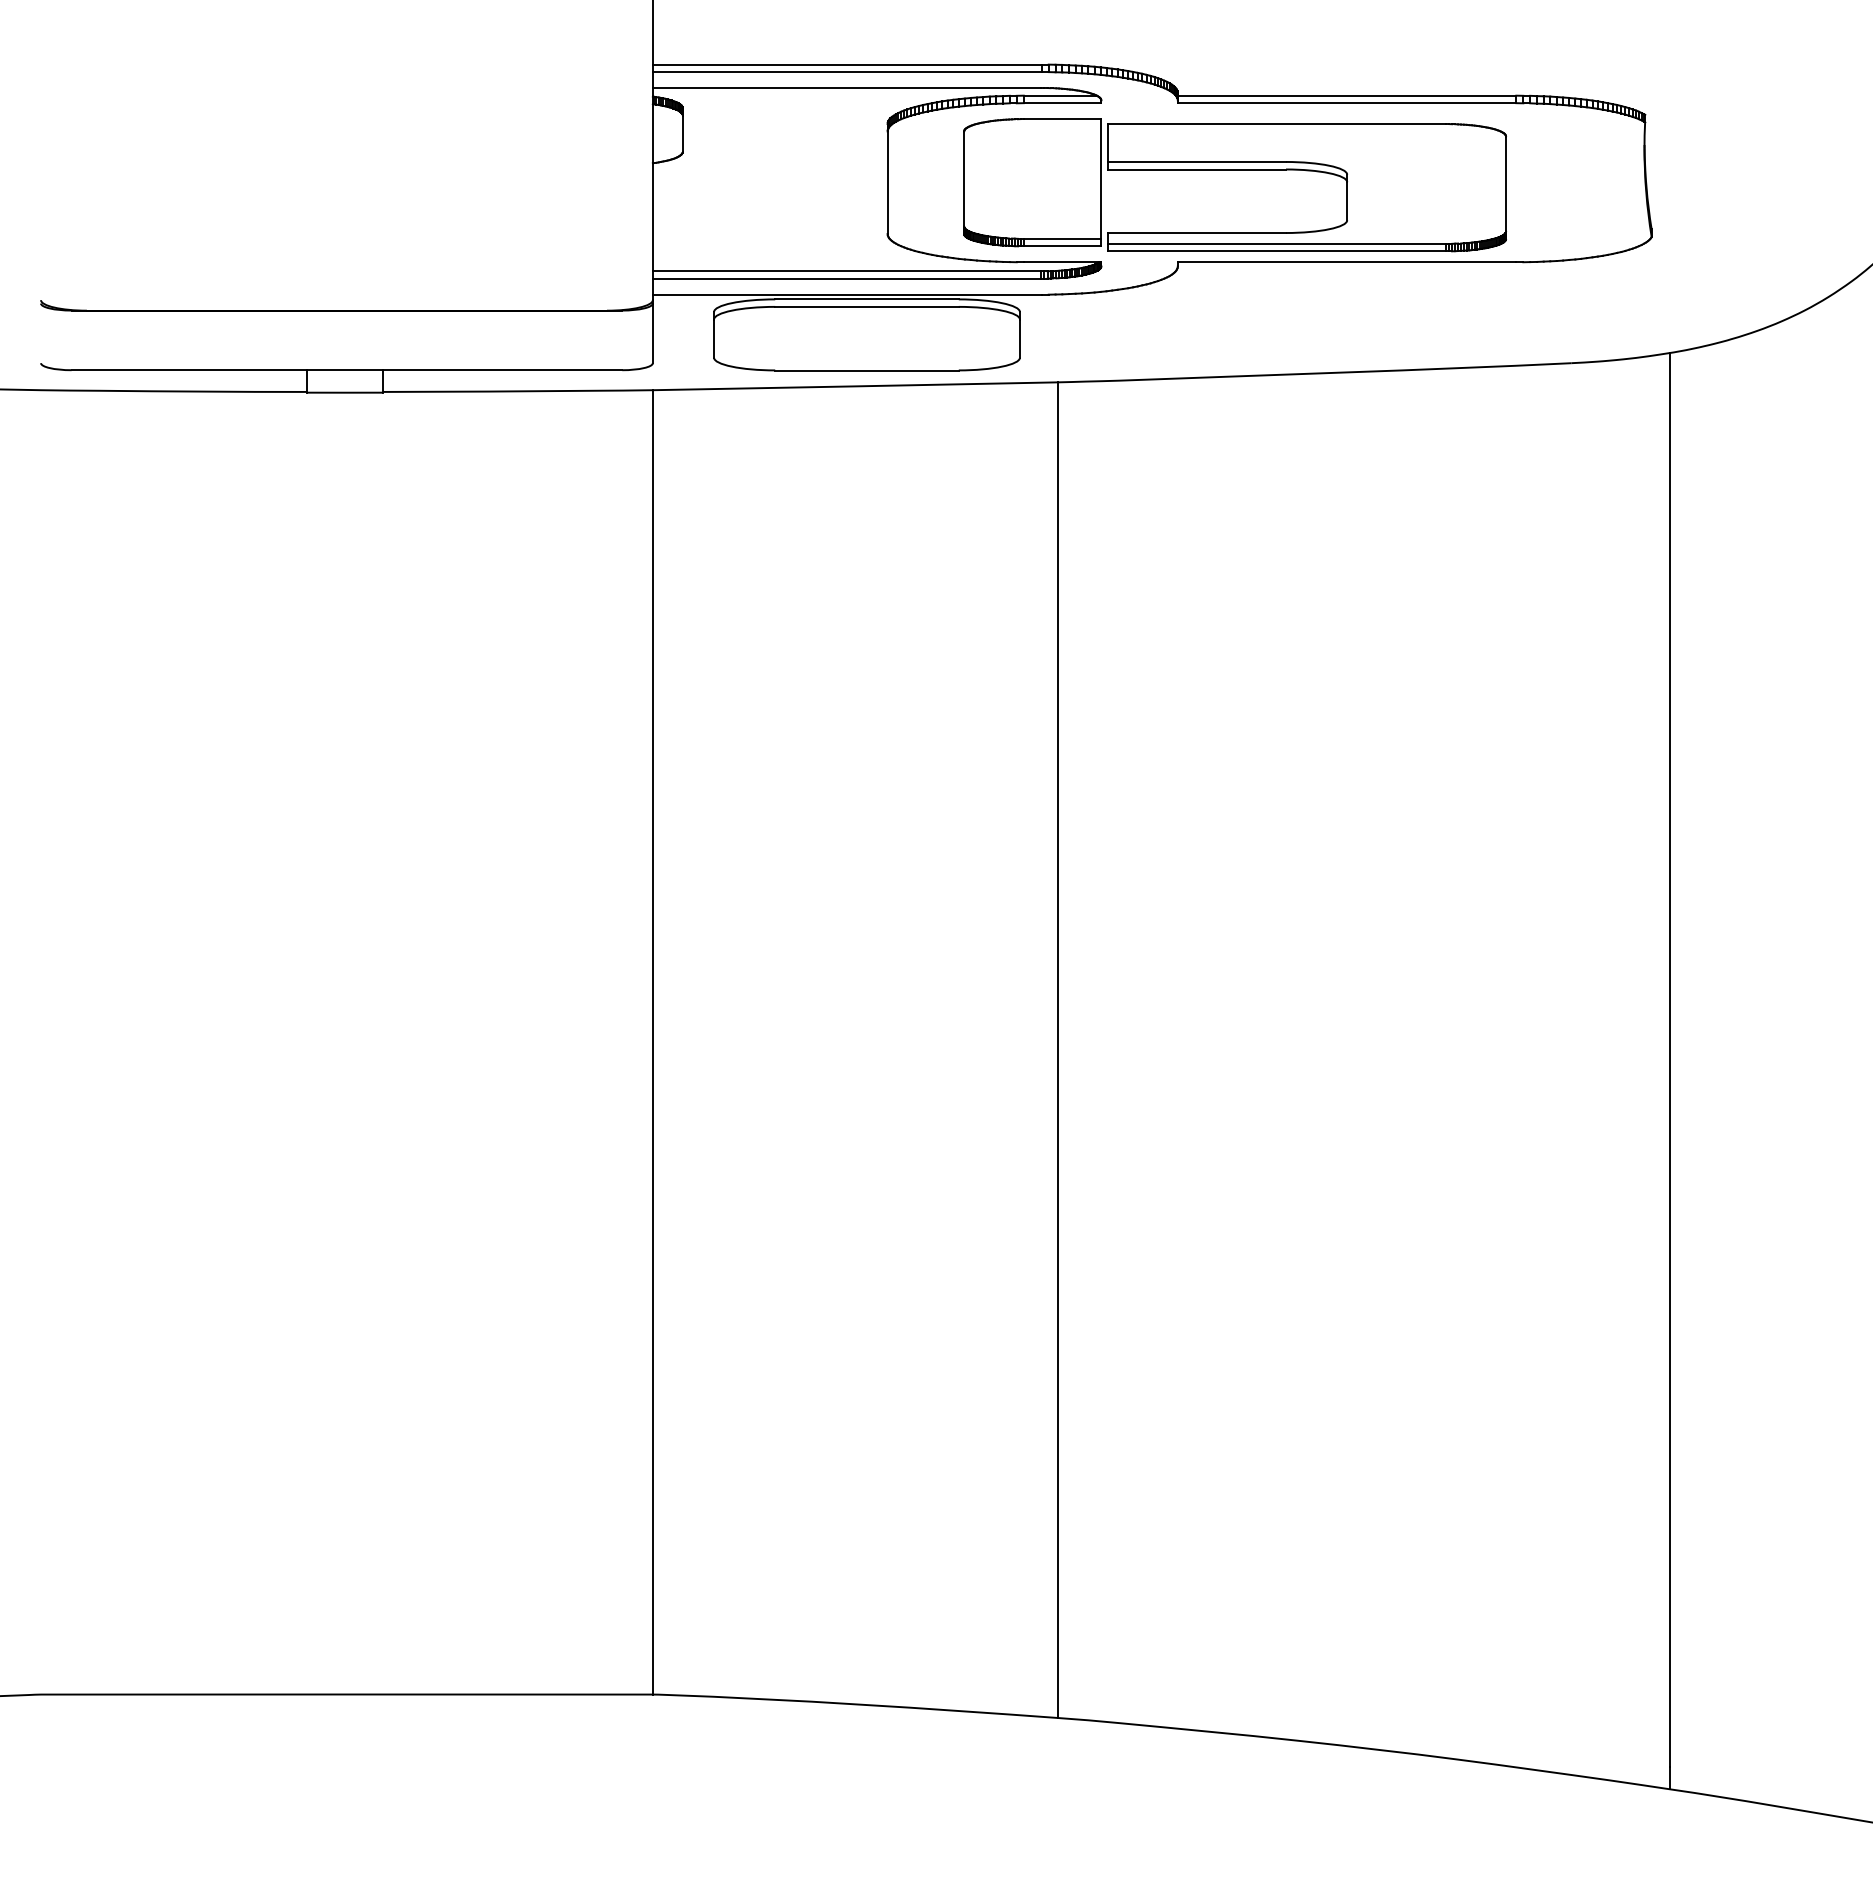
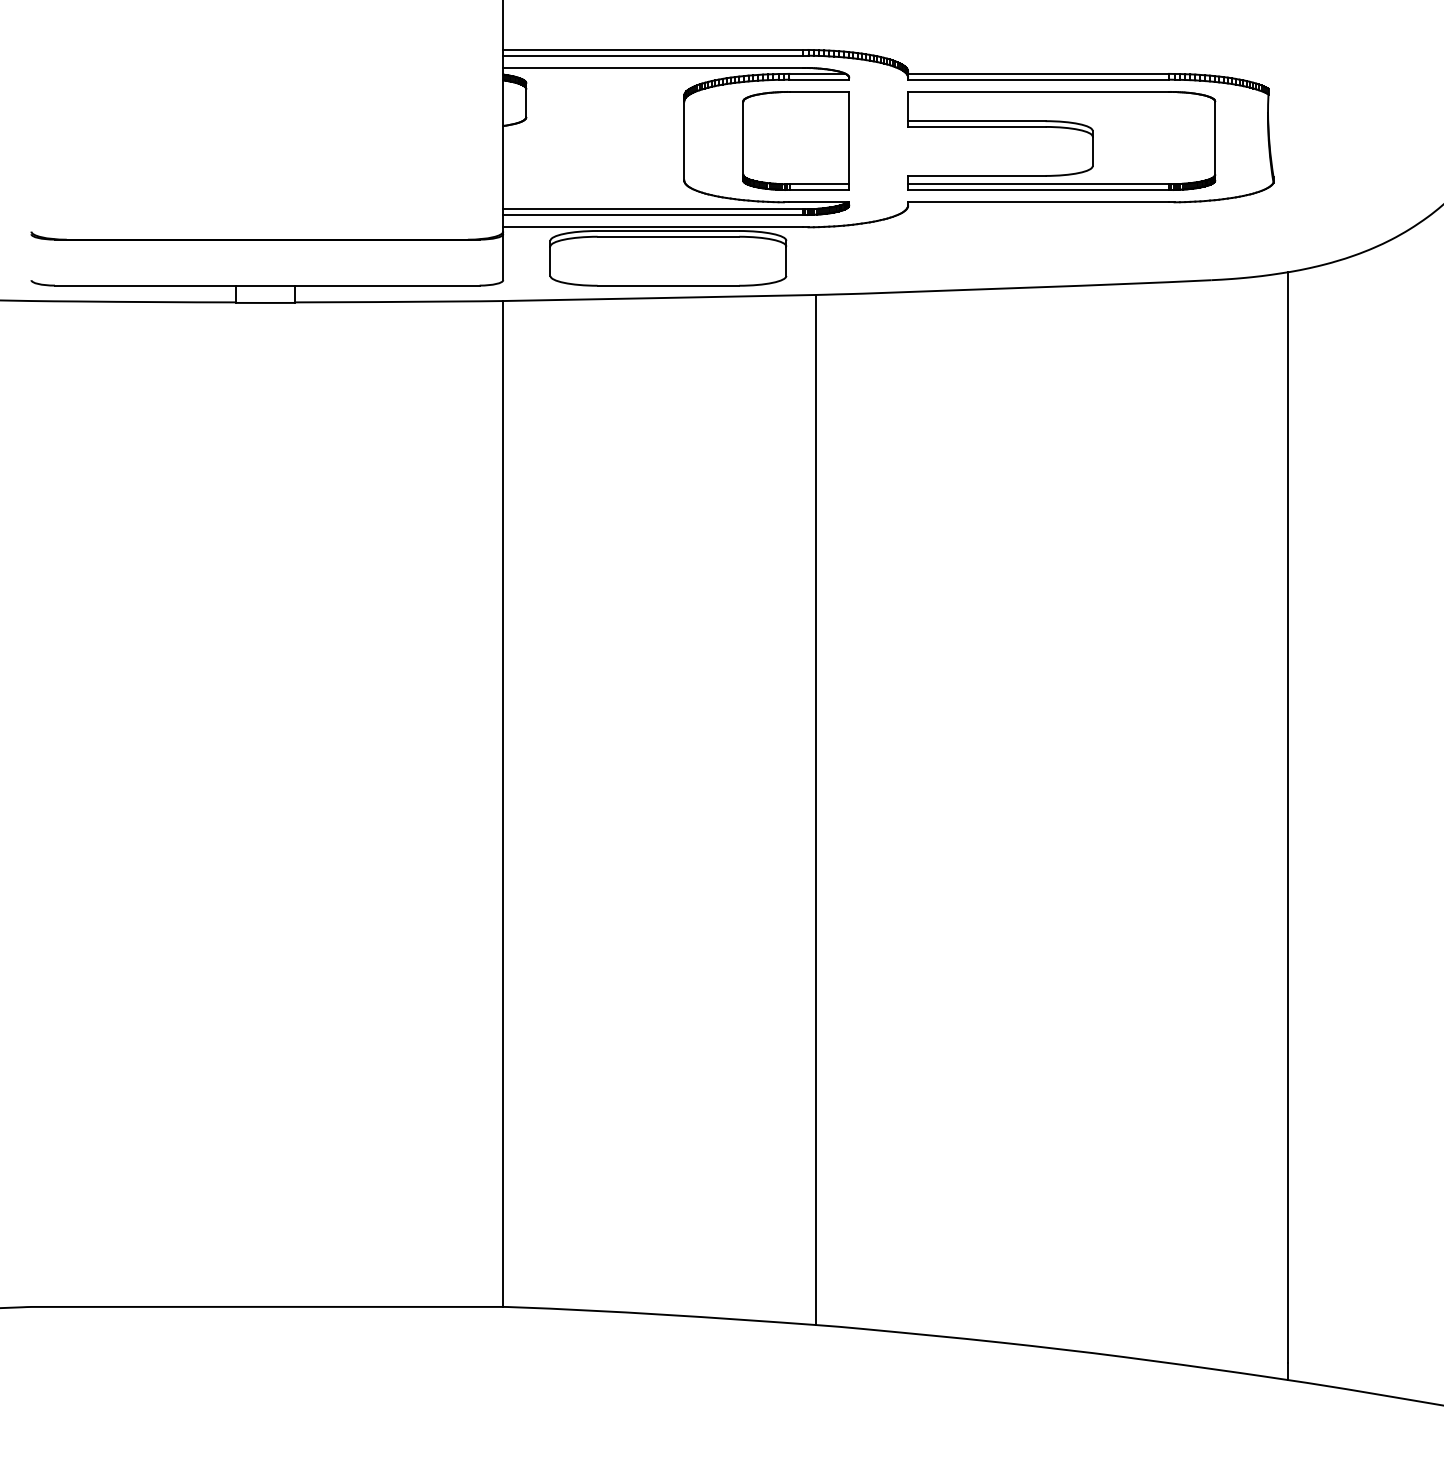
part: (1306, 171) -> (1061, 128), moved

